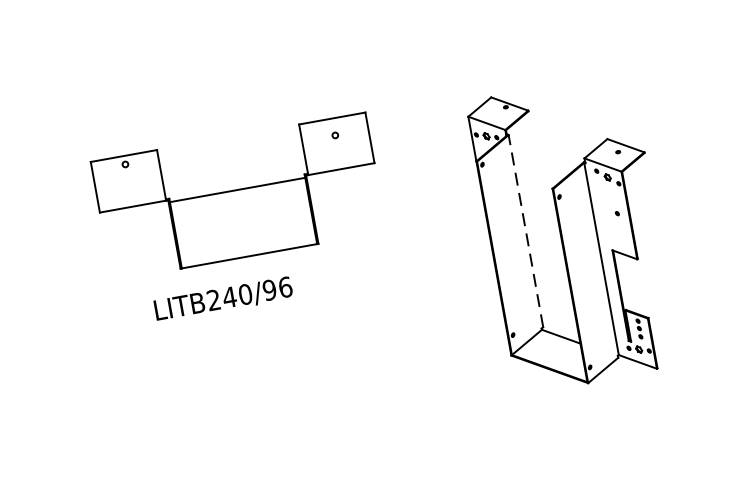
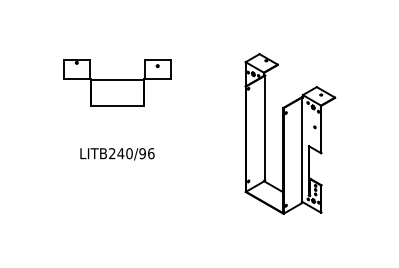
part: (239, 196) -> (117, 82), size x0.71
line: (526, 230) -> (265, 127), dashed -> solid
text: (223, 300) -> (117, 154), moved

